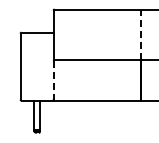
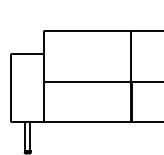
line: (141, 34) -> (131, 55), dashed -> solid
line: (54, 81) -> (44, 102), dashed -> solid

